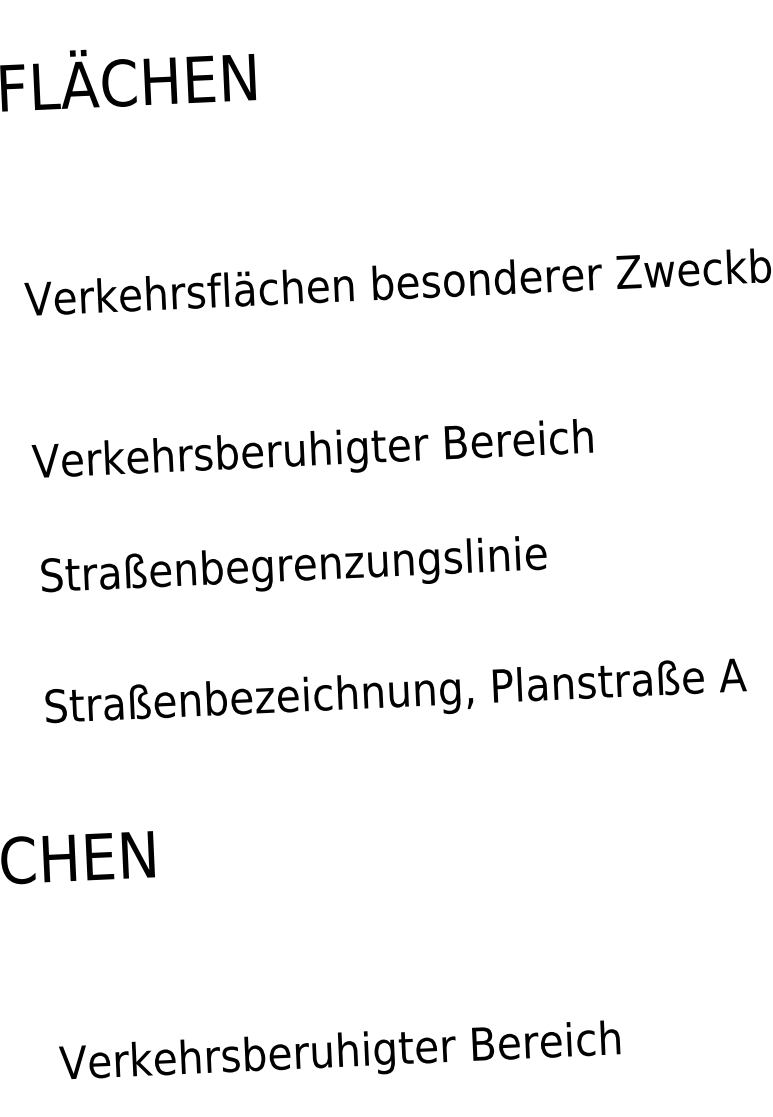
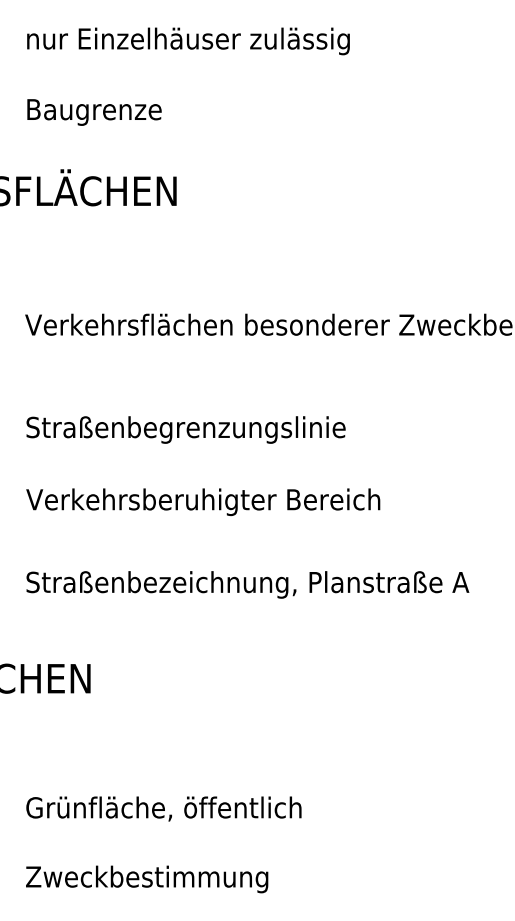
text: (313, 451) -> (202, 429), Verkehrsberuhigter Bereich -> Straßenbegrenzungslinie
text: (319, 567) -> (203, 502), Straßenbegrenzungslinie -> Verkehrsberuhigter Bereich
text: (340, 1054) -> (202, 810), Verkehrsberuhigter Bereich -> Grünfläche, öffentlich

